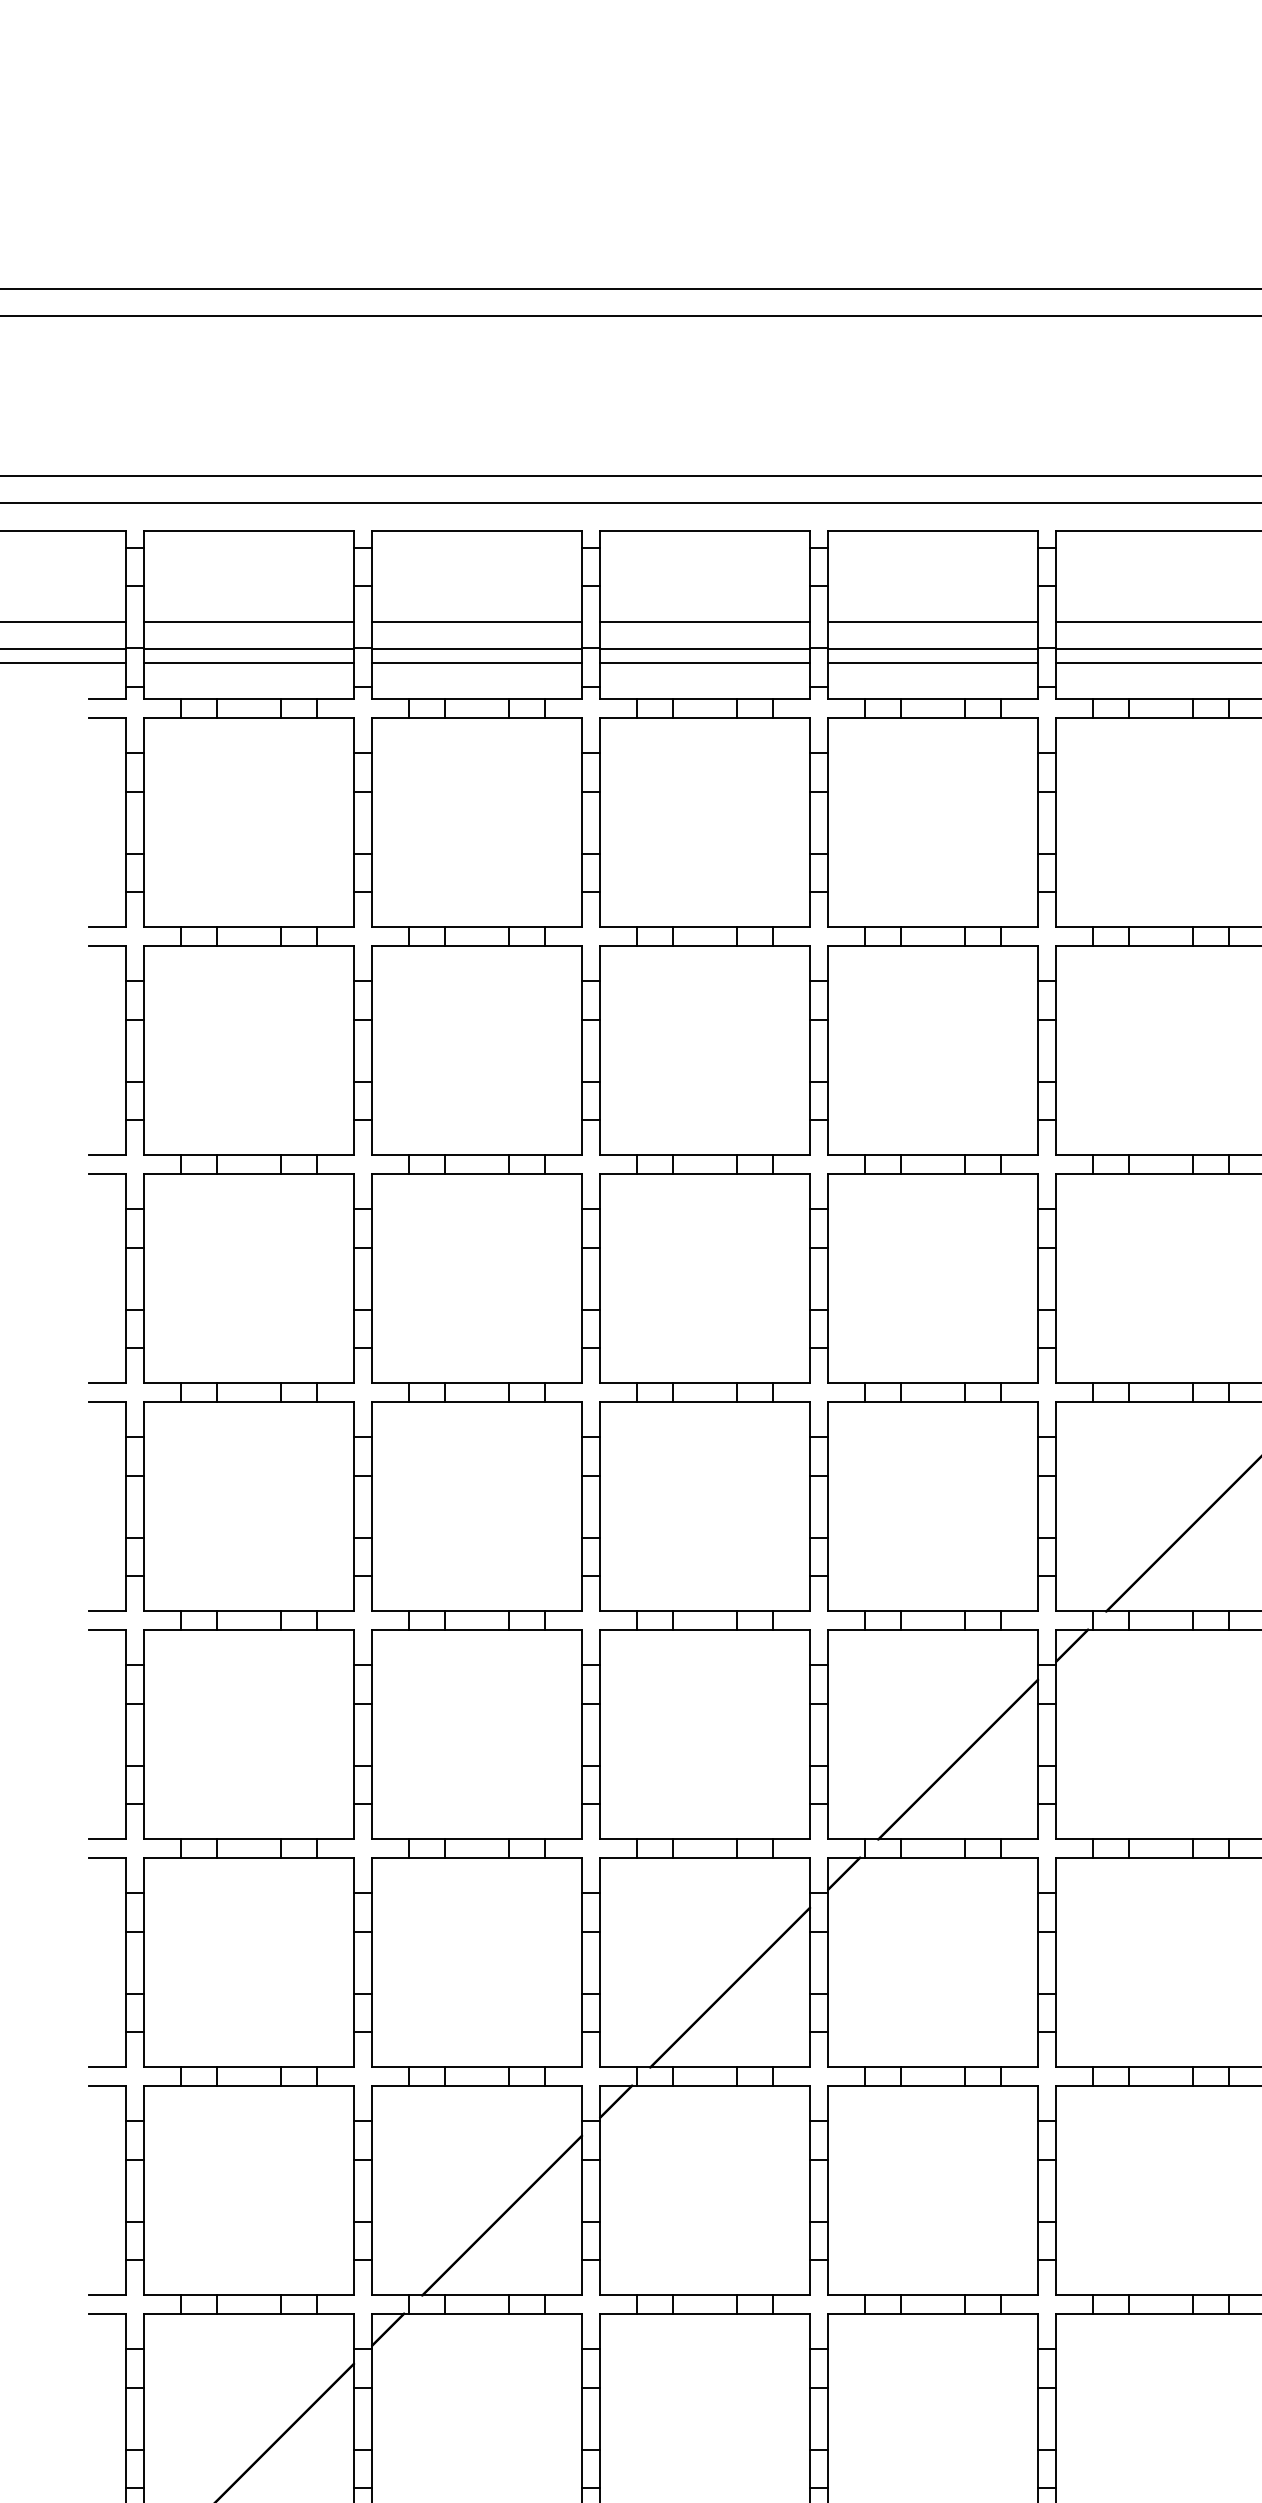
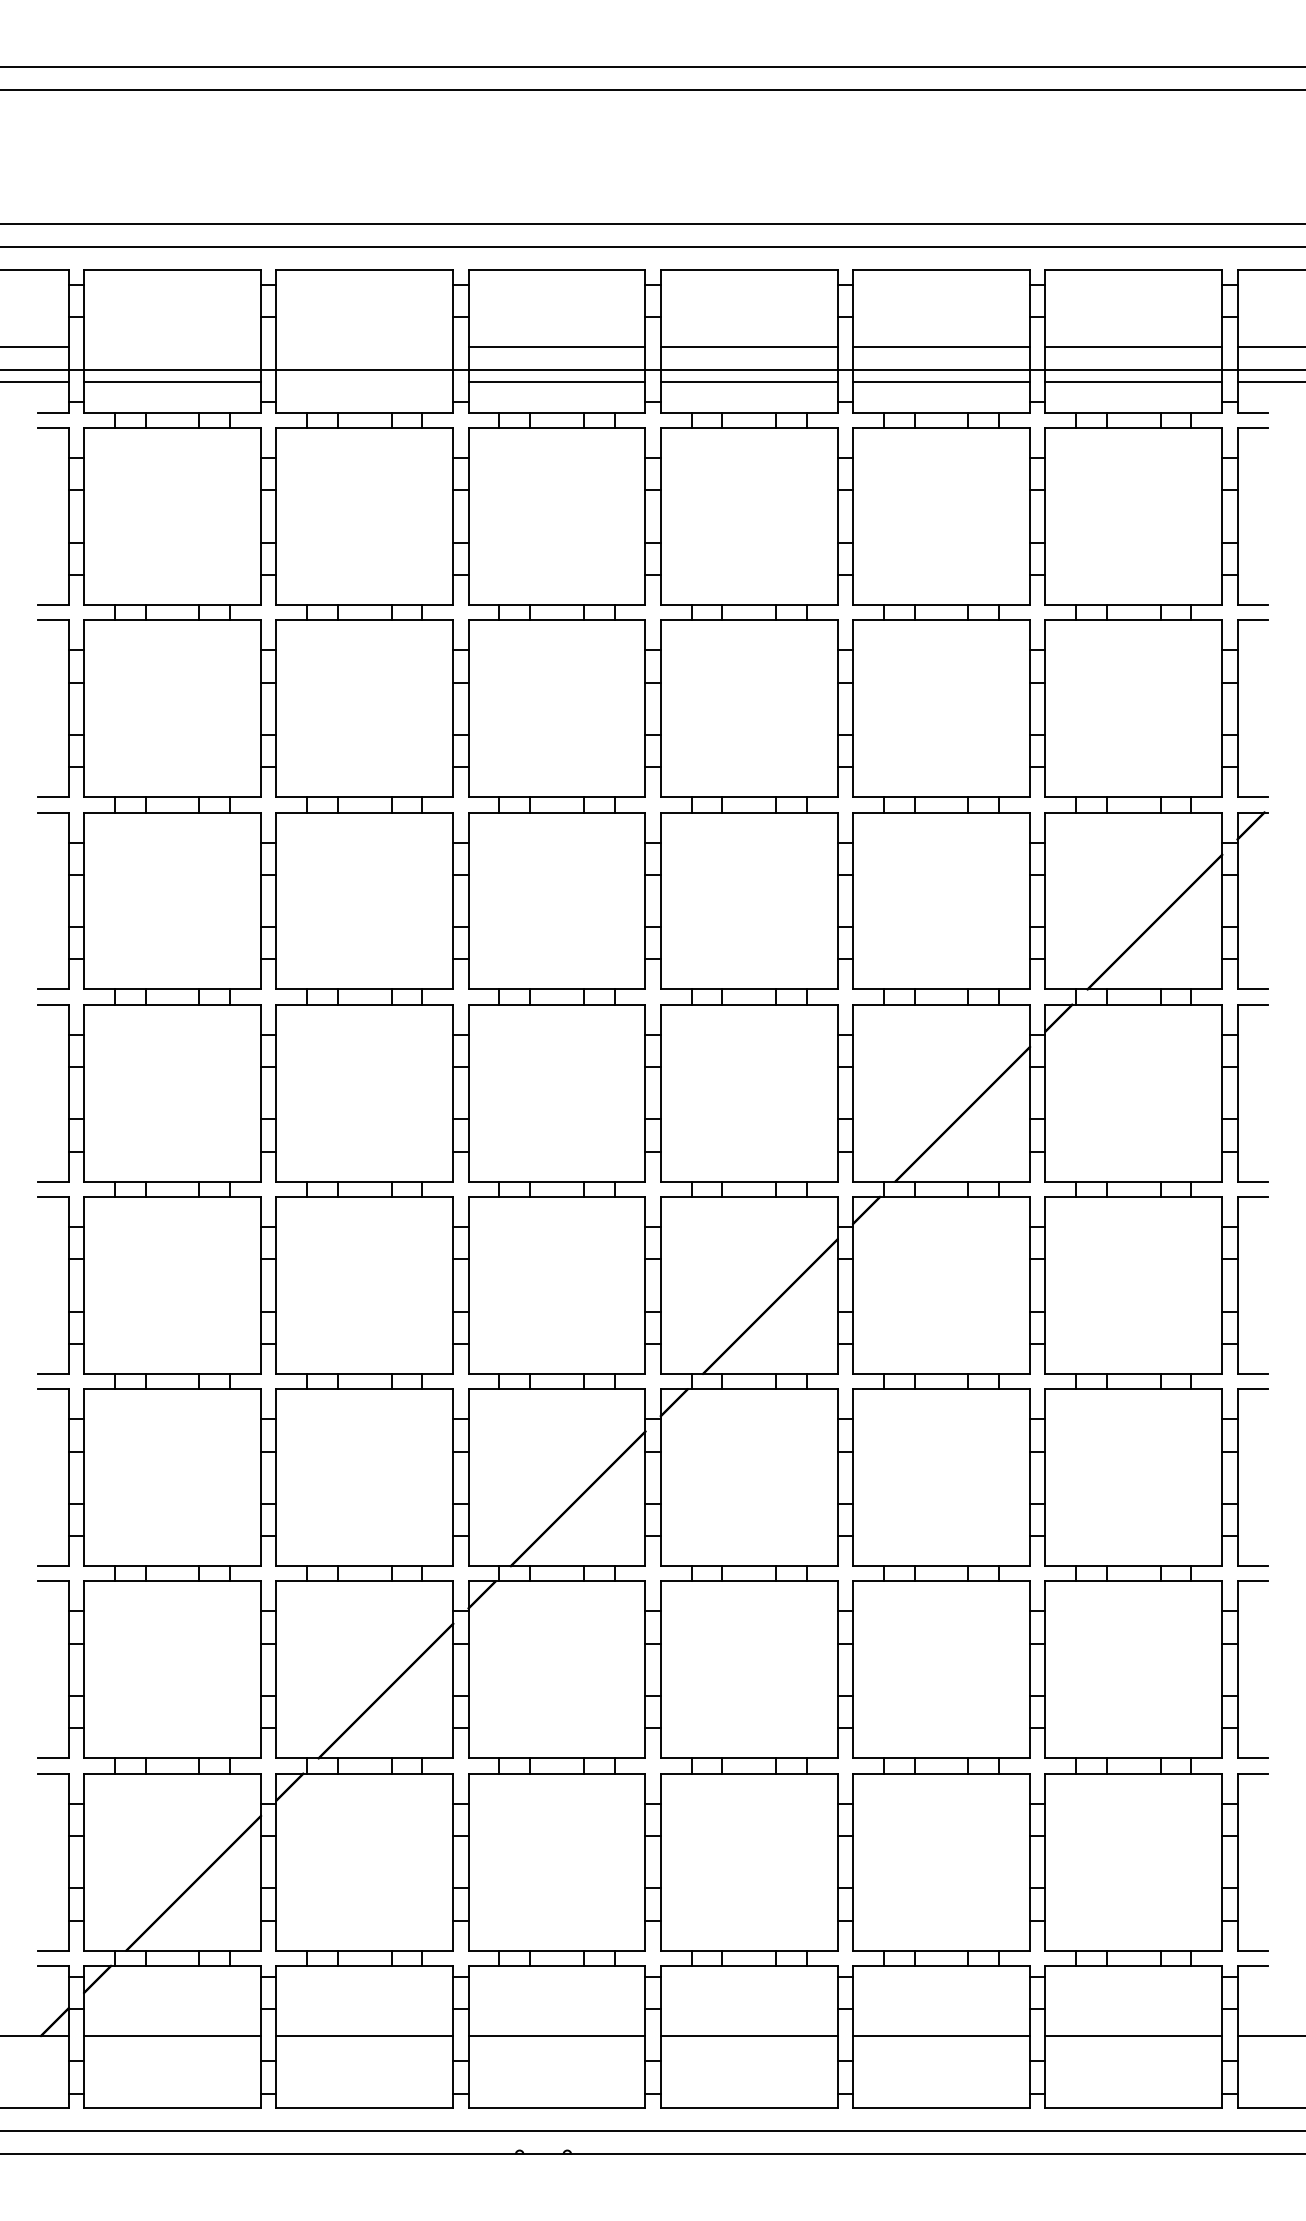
line: (249, 622) -> (172, 347), removed
line: (476, 622) -> (364, 347), removed
line: (476, 662) -> (364, 381), removed

